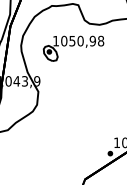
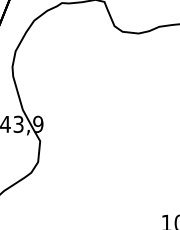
part: (73, 48) -> (96, 71), removed

